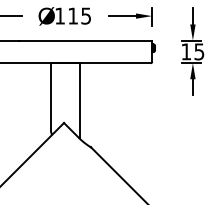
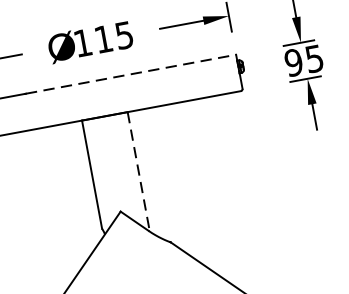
line: (86, 40) -> (132, 74), solid -> dashed
text: (186, 51) -> (293, 62), 15 -> 95
line: (79, 100) -> (138, 171), solid -> dashed

